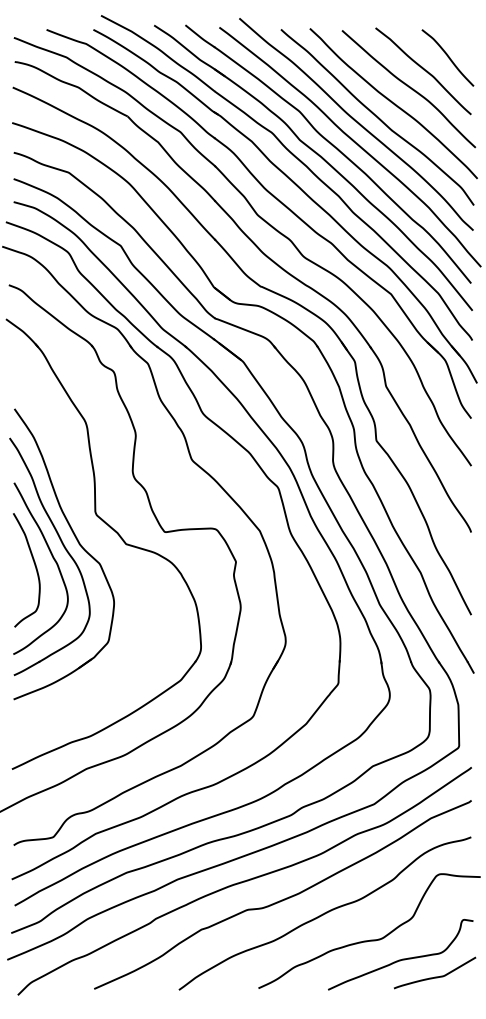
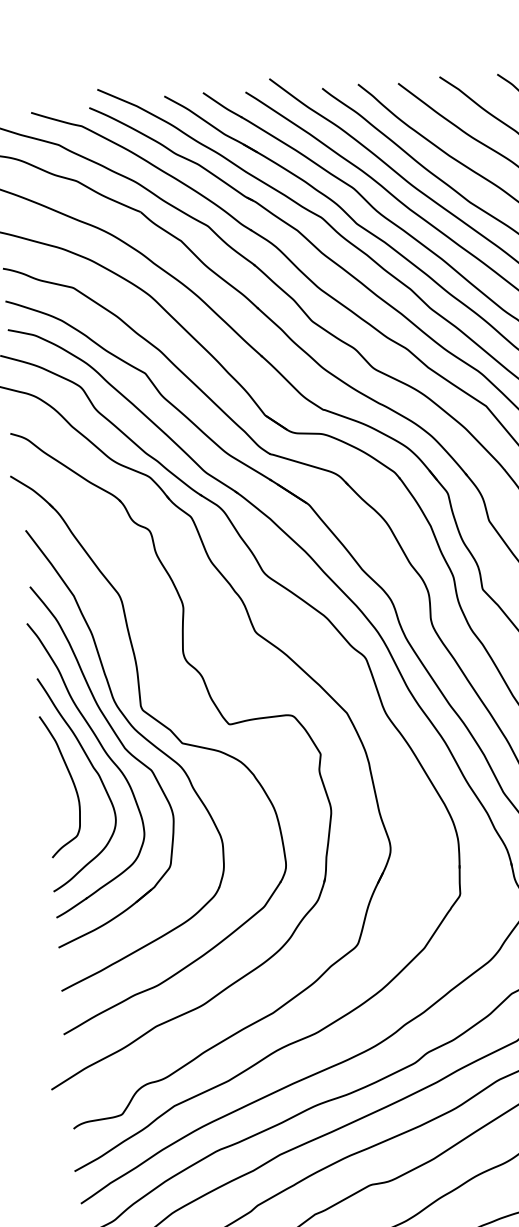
part: (94, 536) -> (142, 737), added

